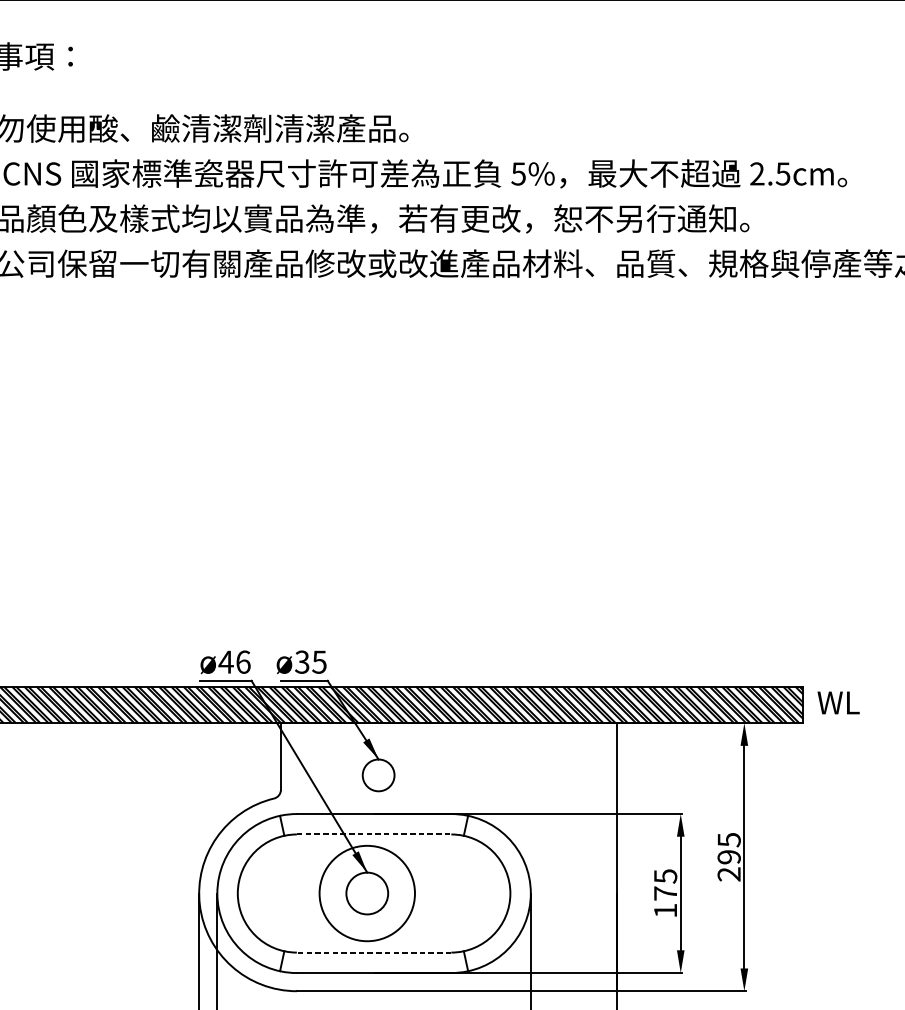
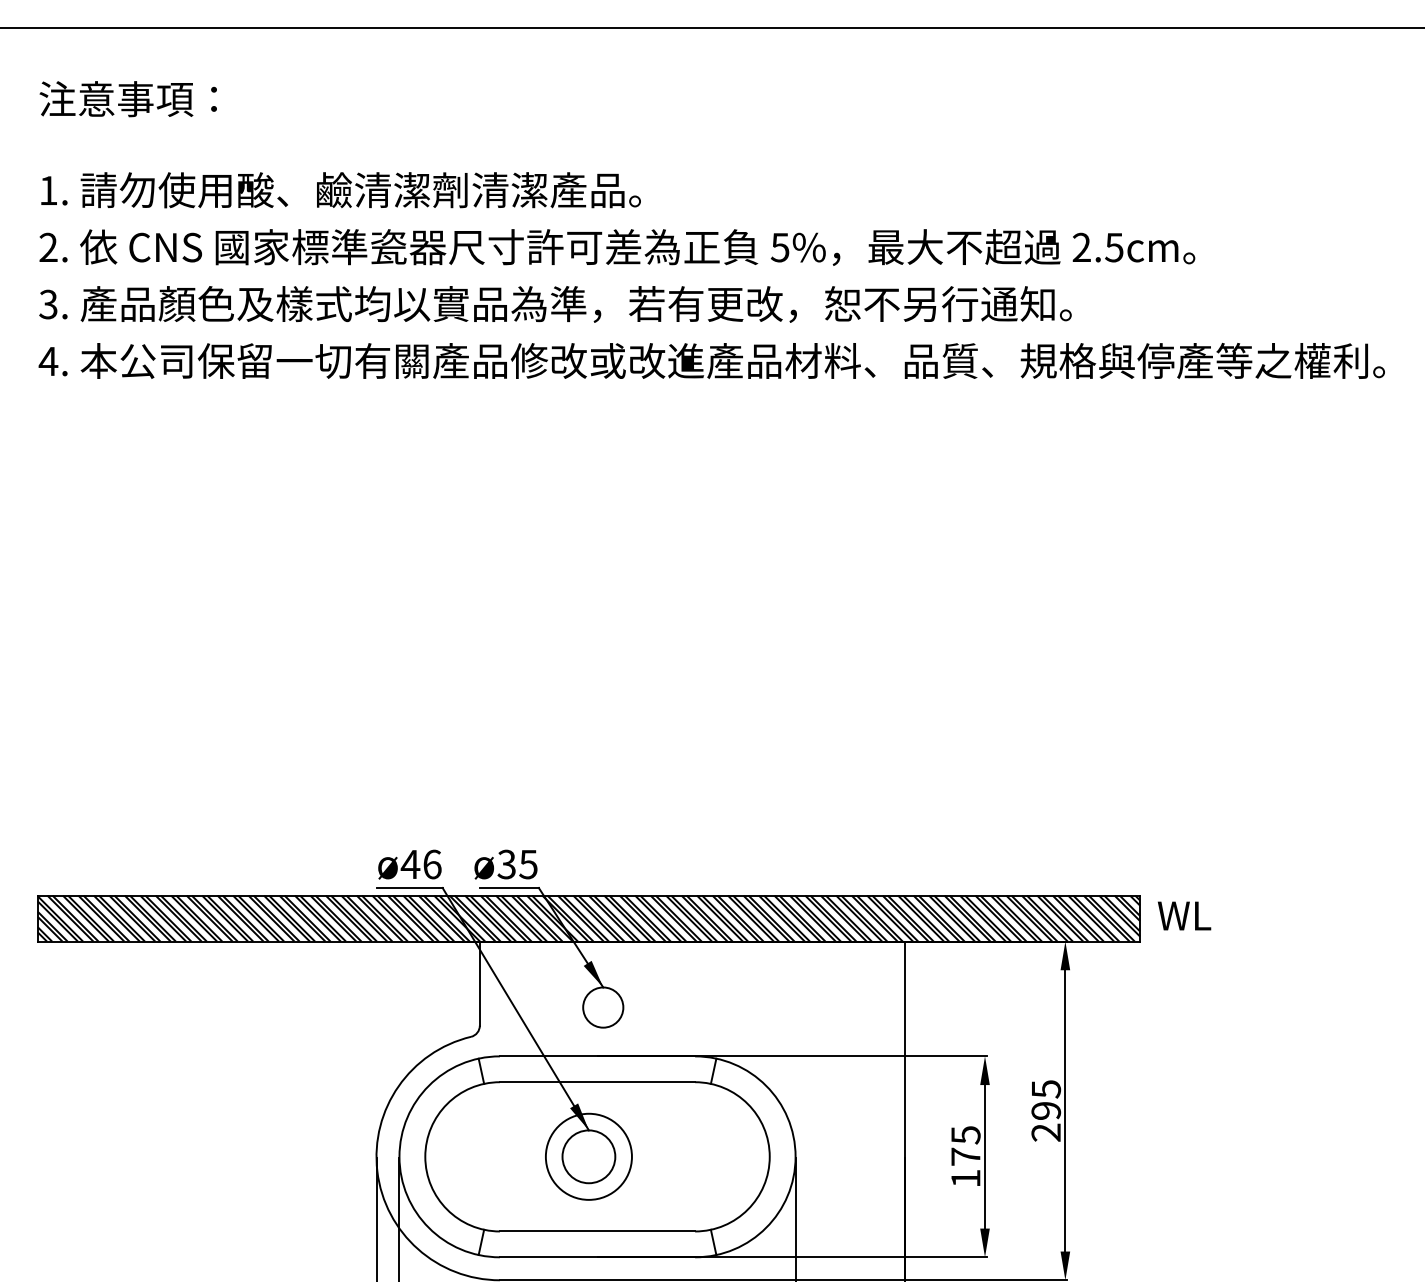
line: (374, 834) -> (597, 1082), dashed -> solid
circle: (366, 893) -> (588, 1156), size x0.71
line: (374, 952) -> (597, 1231), dashed -> solid

